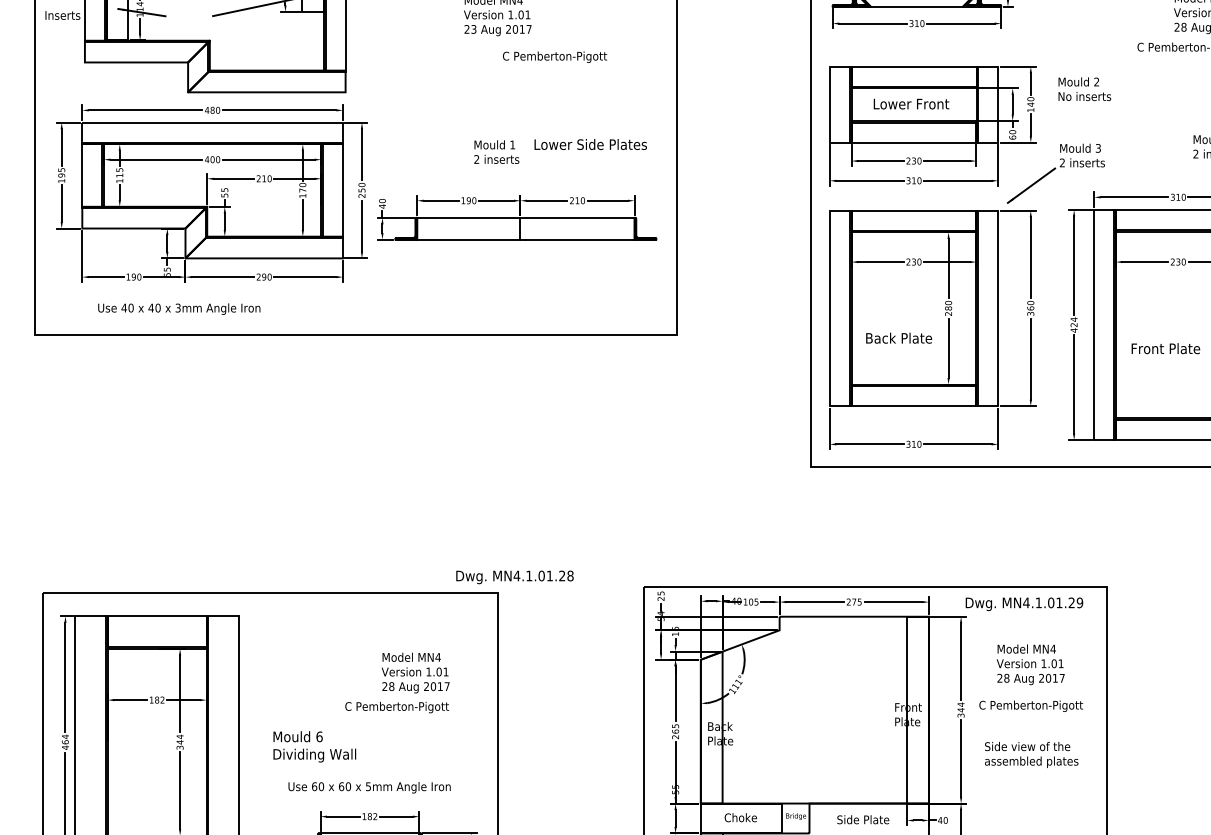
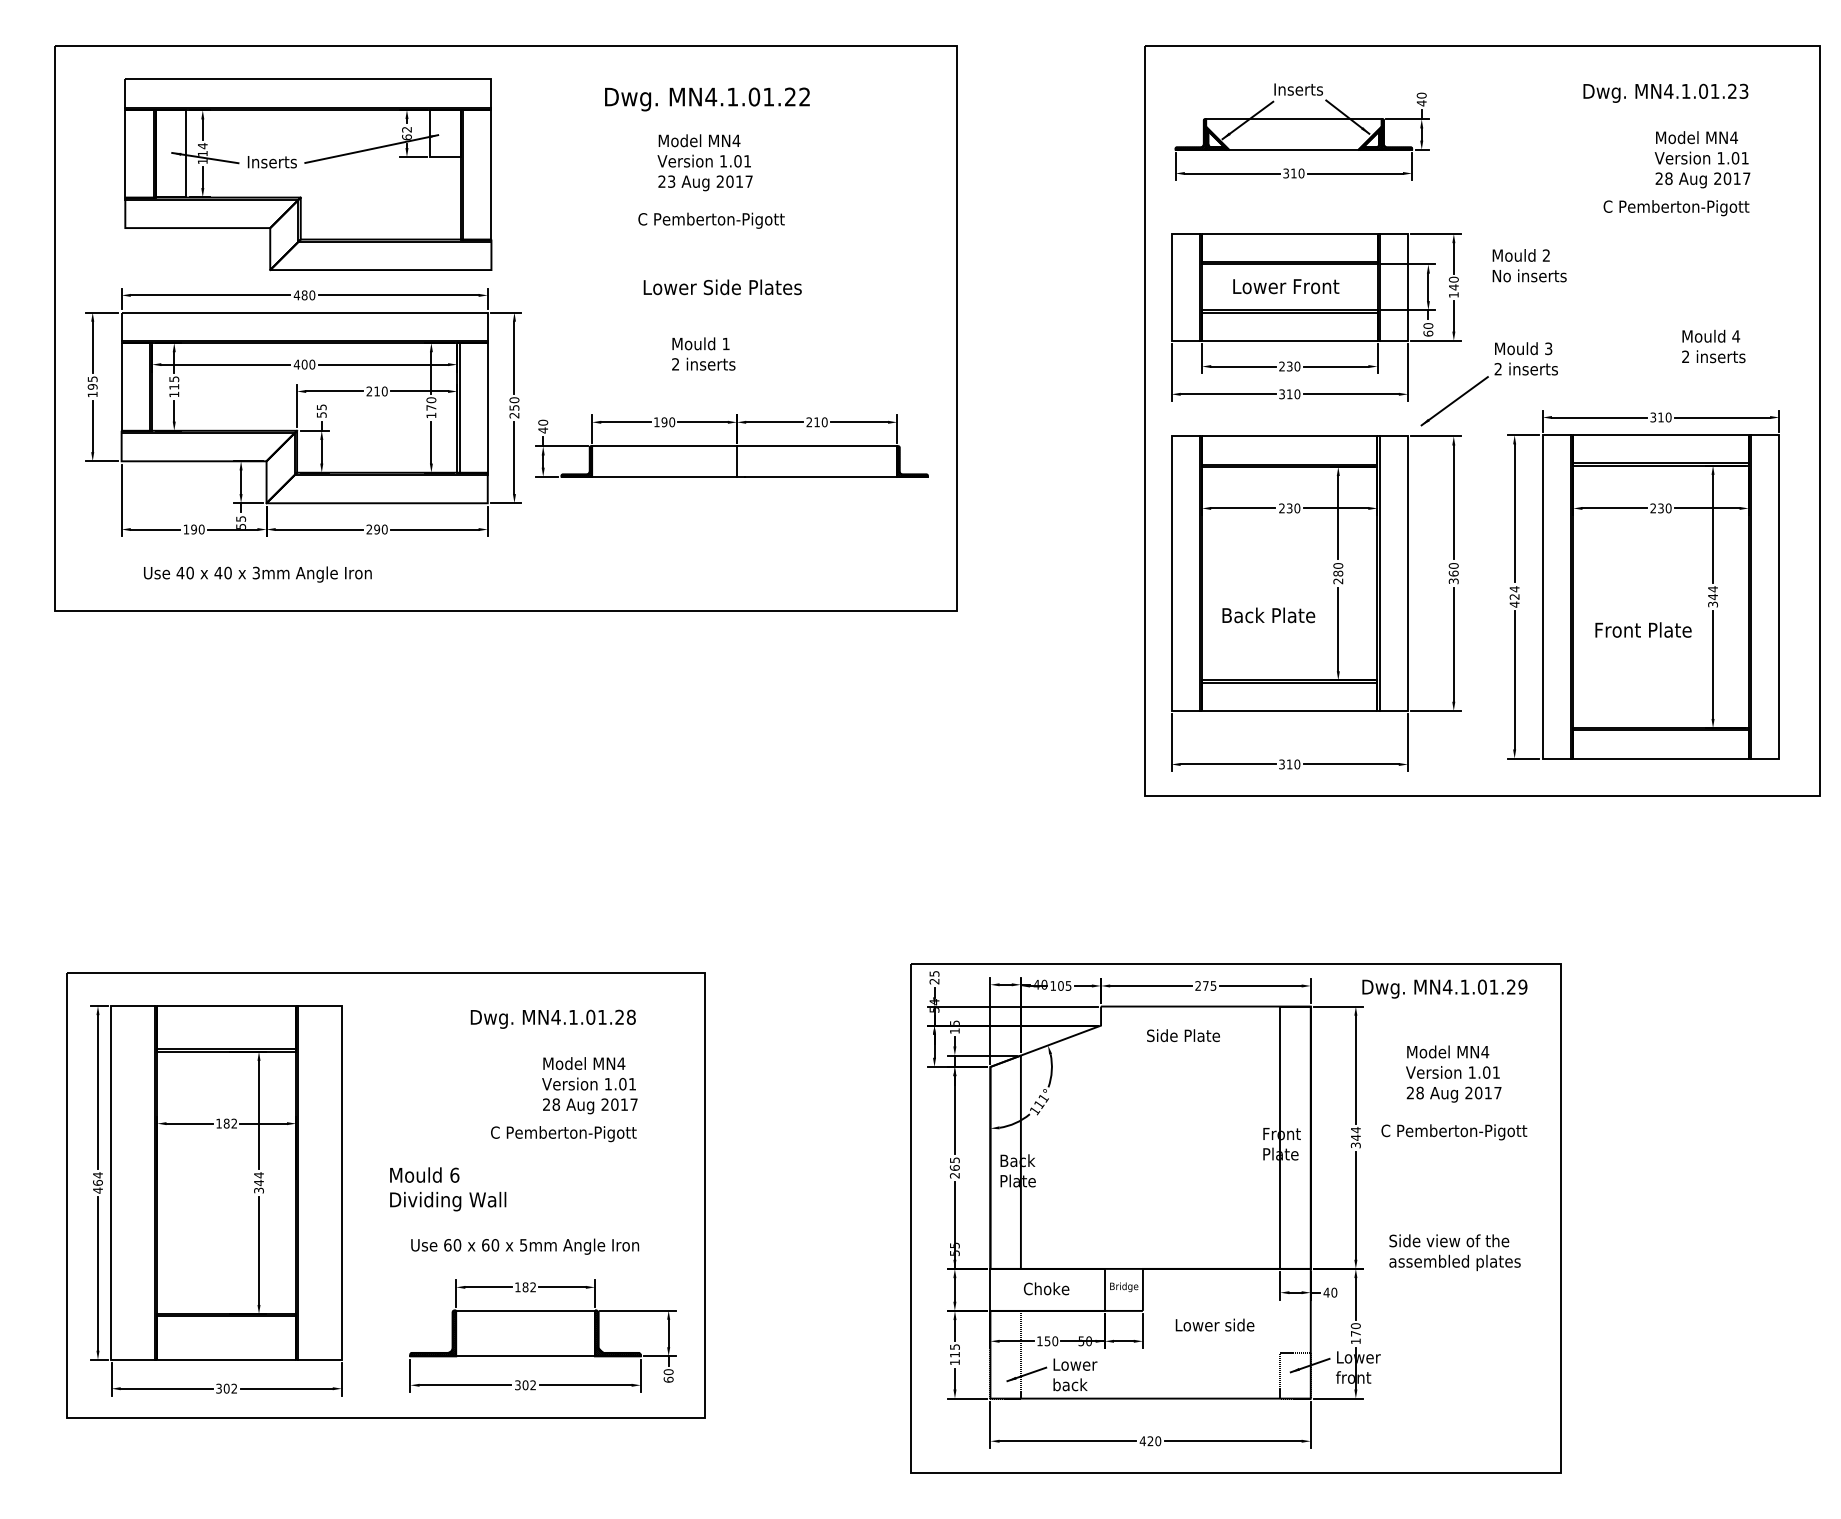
text: (62, 15) -> (271, 162), moved
text: (554, 57) -> (711, 220), moved
text: (590, 144) -> (722, 287), moved
text: (514, 576) -> (552, 1018), moved
text: (1031, 754) -> (1454, 1252), moved
text: (863, 819) -> (1183, 1035), moved

